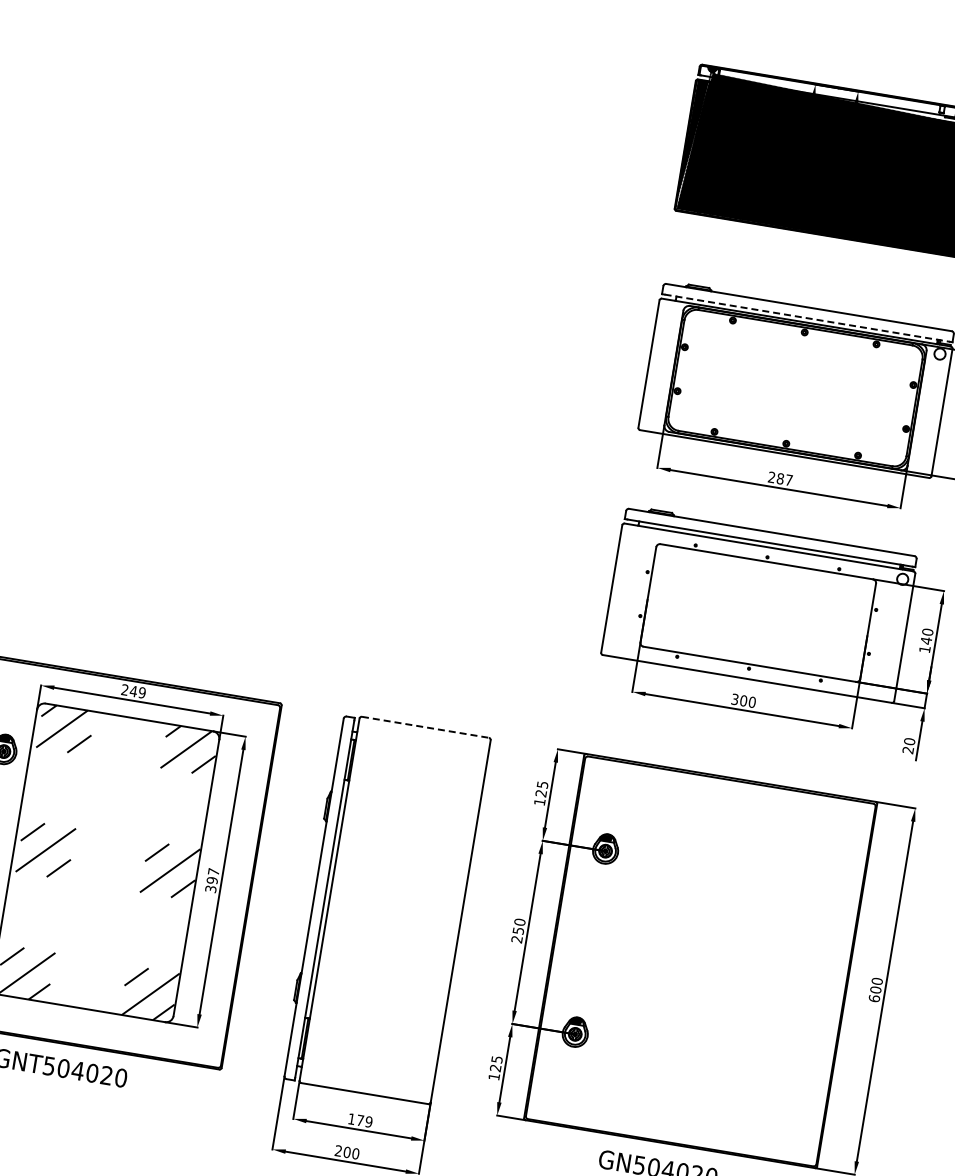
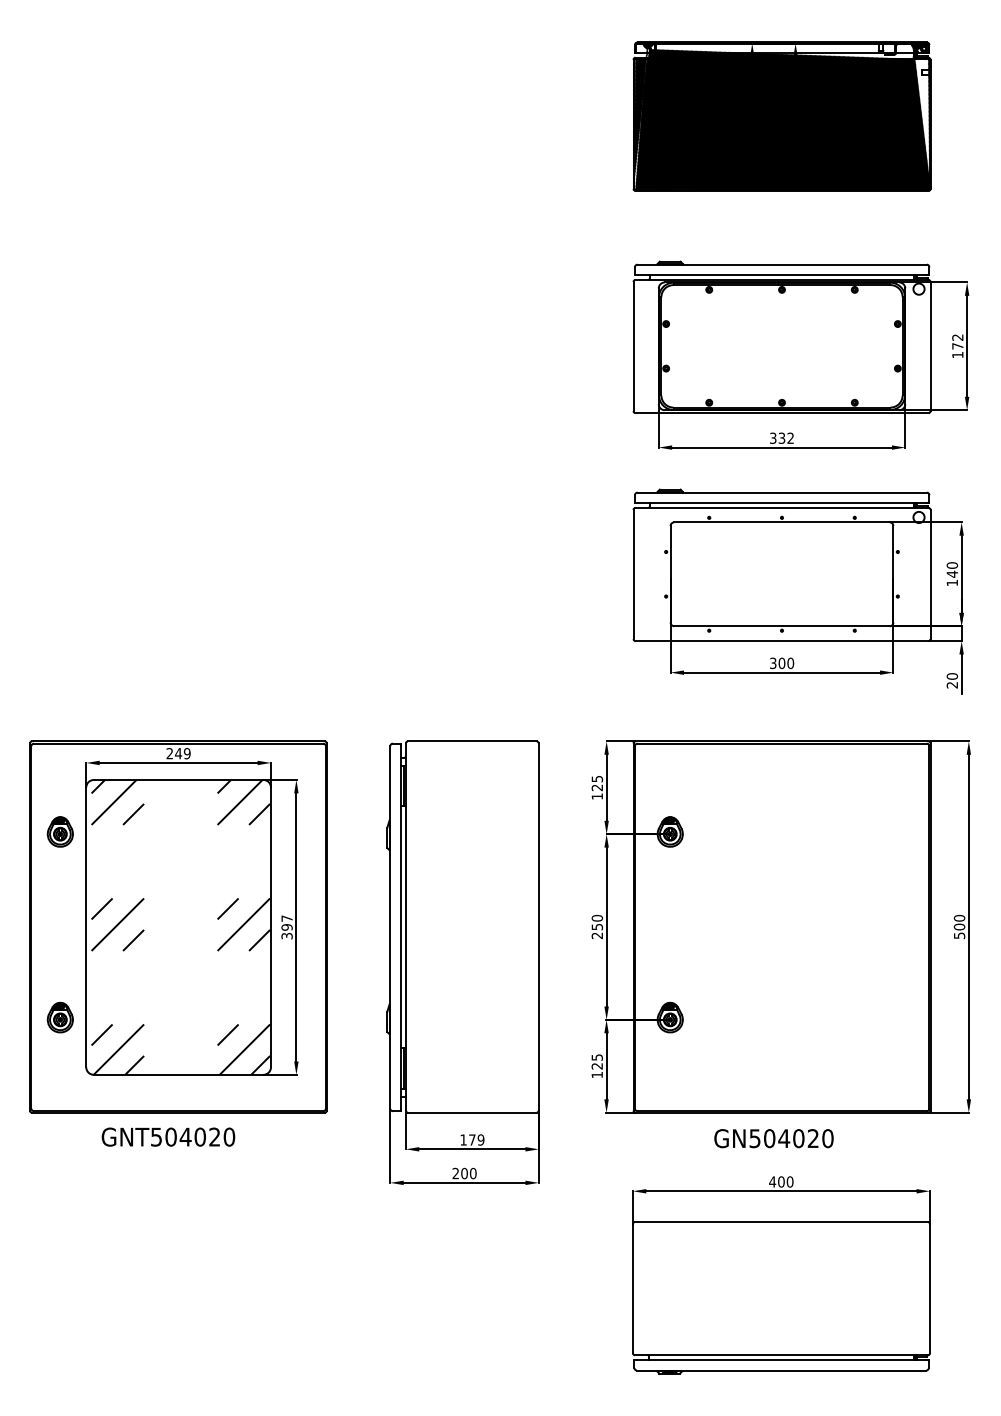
line: (807, 318) -> (782, 275), dashed -> solid
text: (780, 477) -> (781, 437), 287 -> 332
line: (425, 727) -> (472, 741), dashed -> solid
text: (874, 998) -> (959, 935), 600 -> 500

